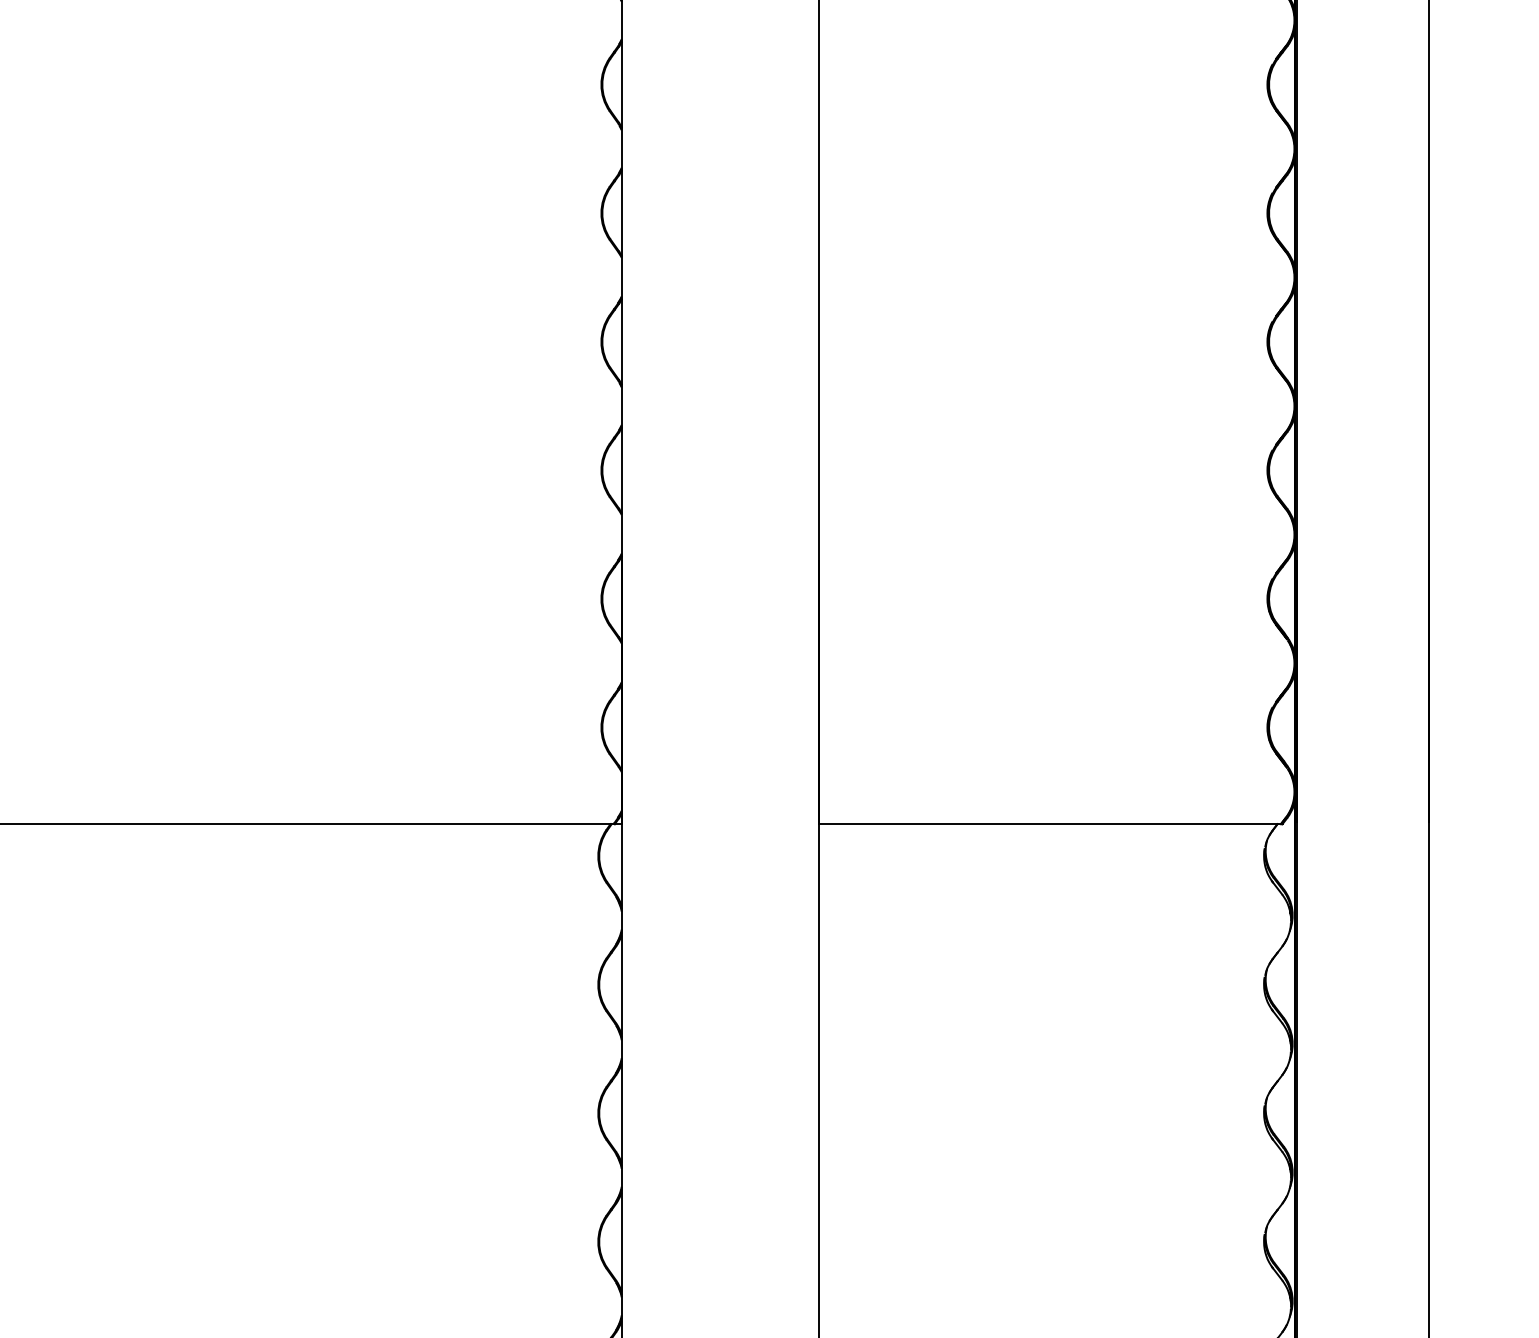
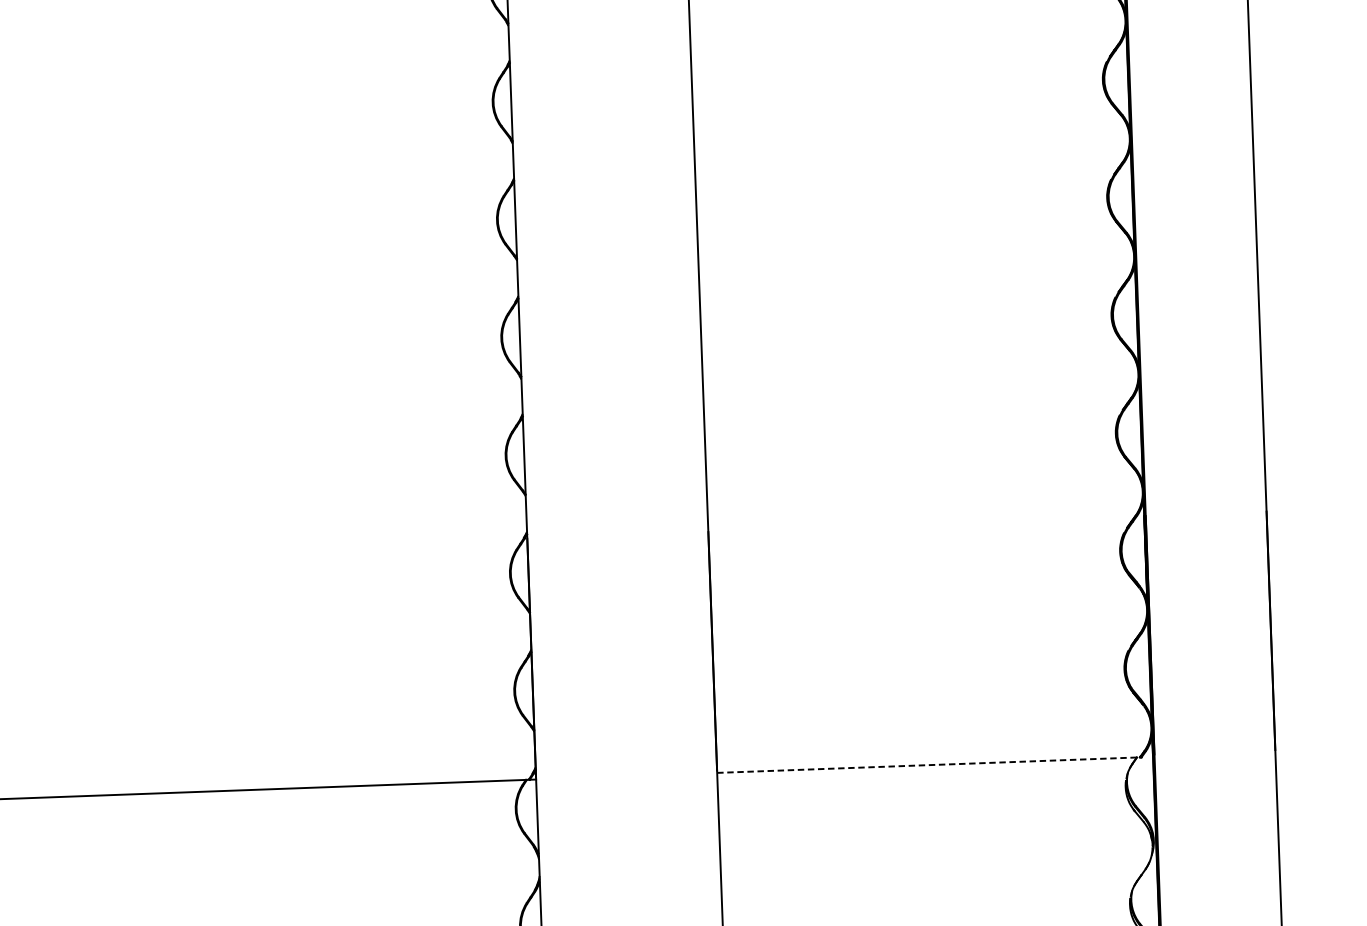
line: (1050, 824) -> (928, 765), solid -> dashed

